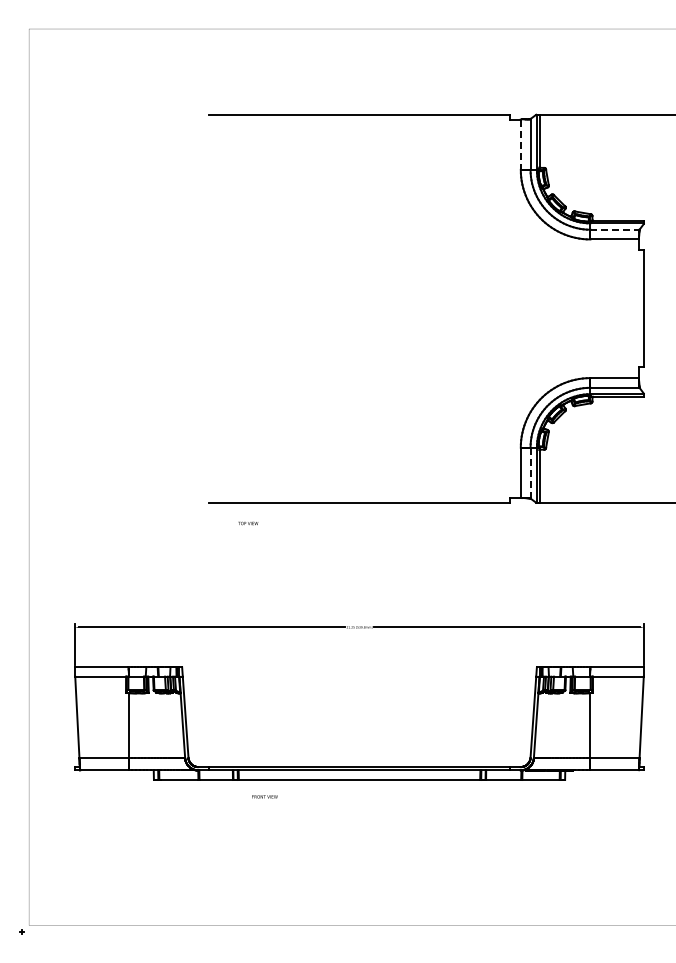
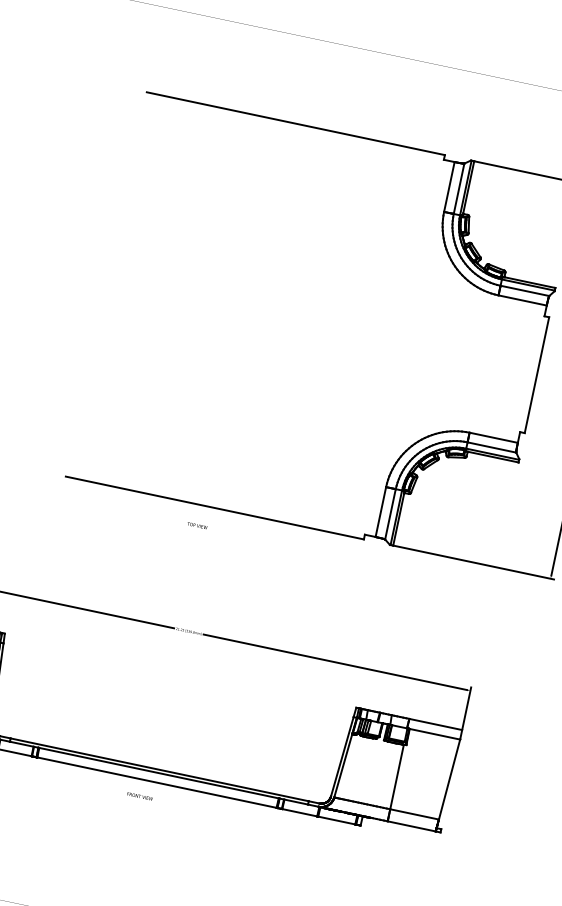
line: (520, 145) -> (448, 187), dashed -> solid
line: (615, 229) -> (525, 290), dashed -> solid
line: (530, 472) -> (390, 513), dashed -> solid
text: (248, 523) -> (197, 525), moved
text: (264, 796) -> (139, 796), moved

